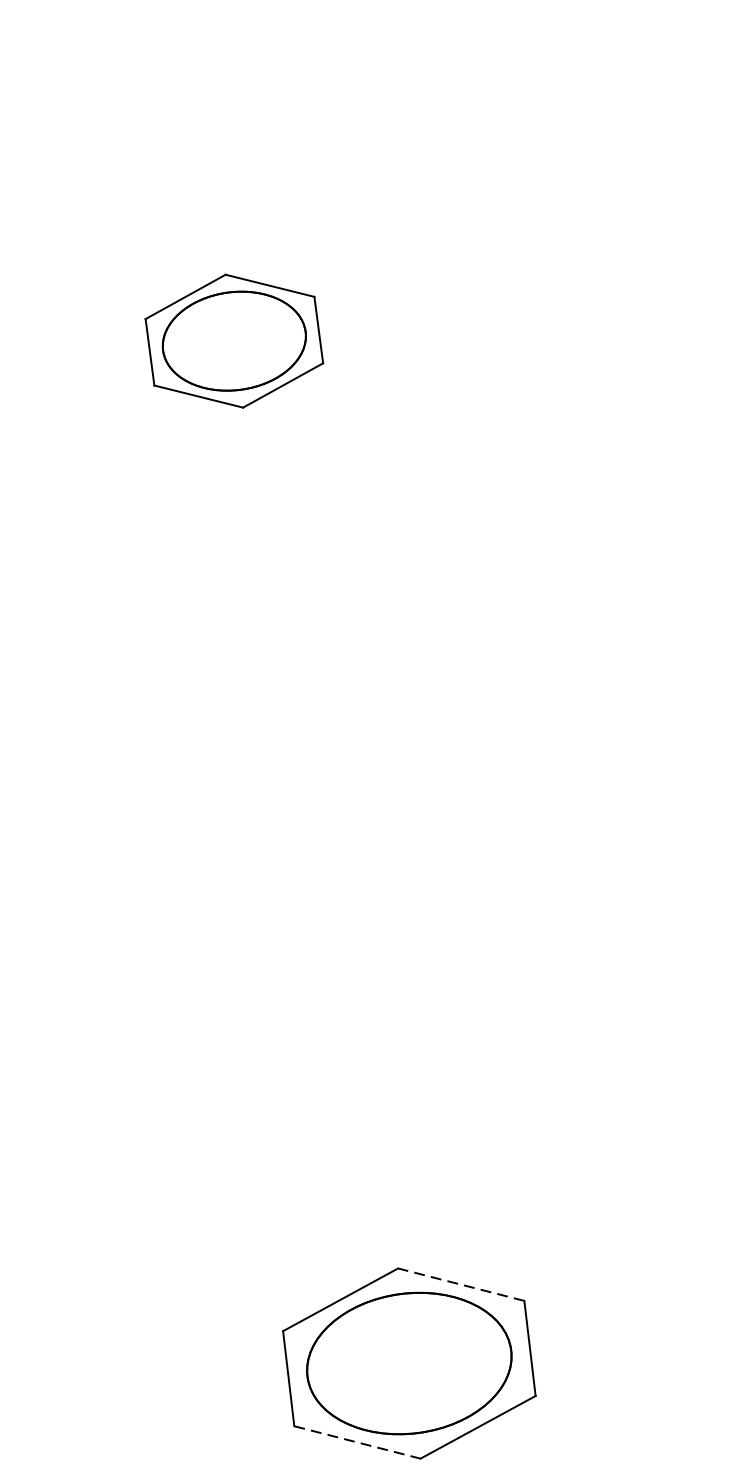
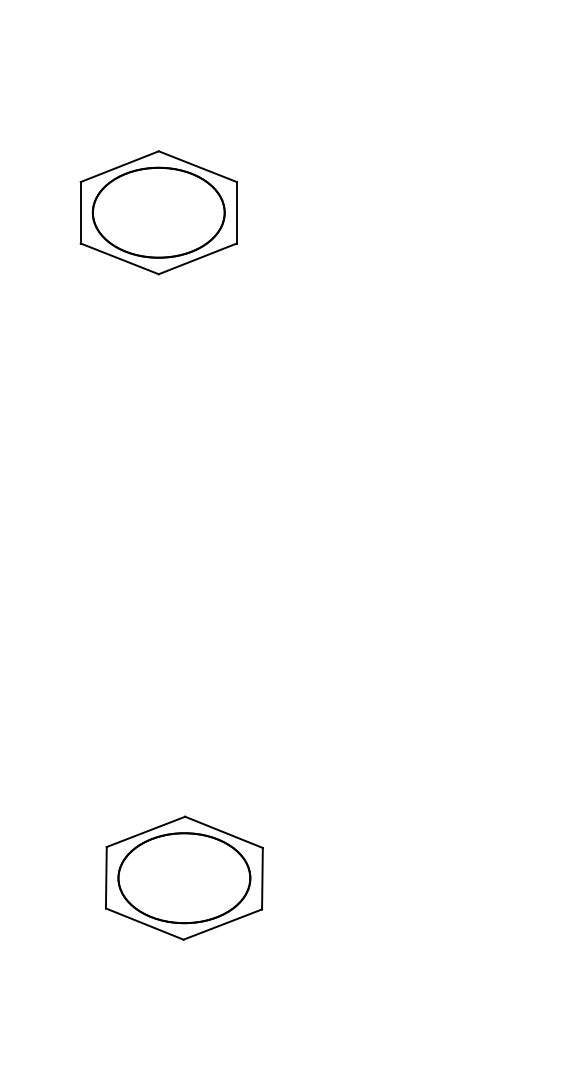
part: (233, 340) -> (158, 212), size x1.43
line: (461, 1284) -> (224, 832), dashed -> solid
line: (357, 1443) -> (144, 924), dashed -> solid

